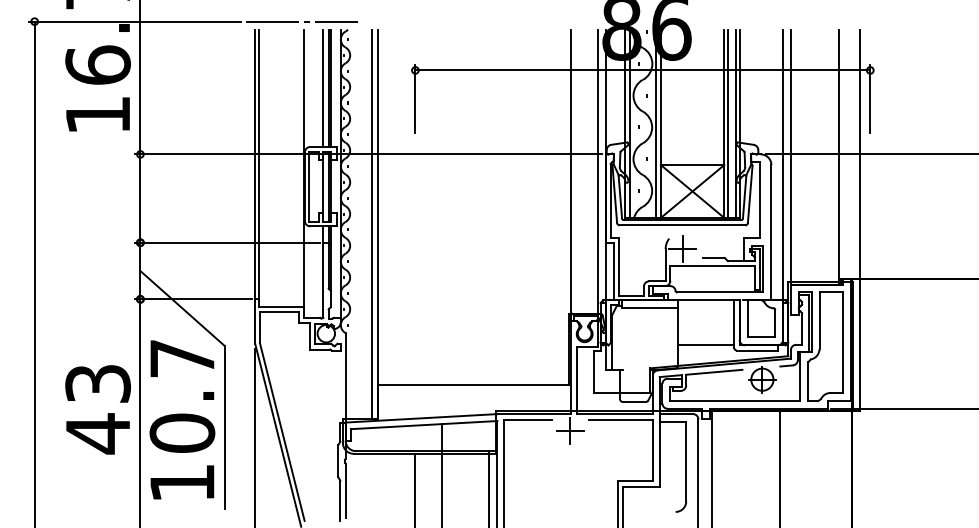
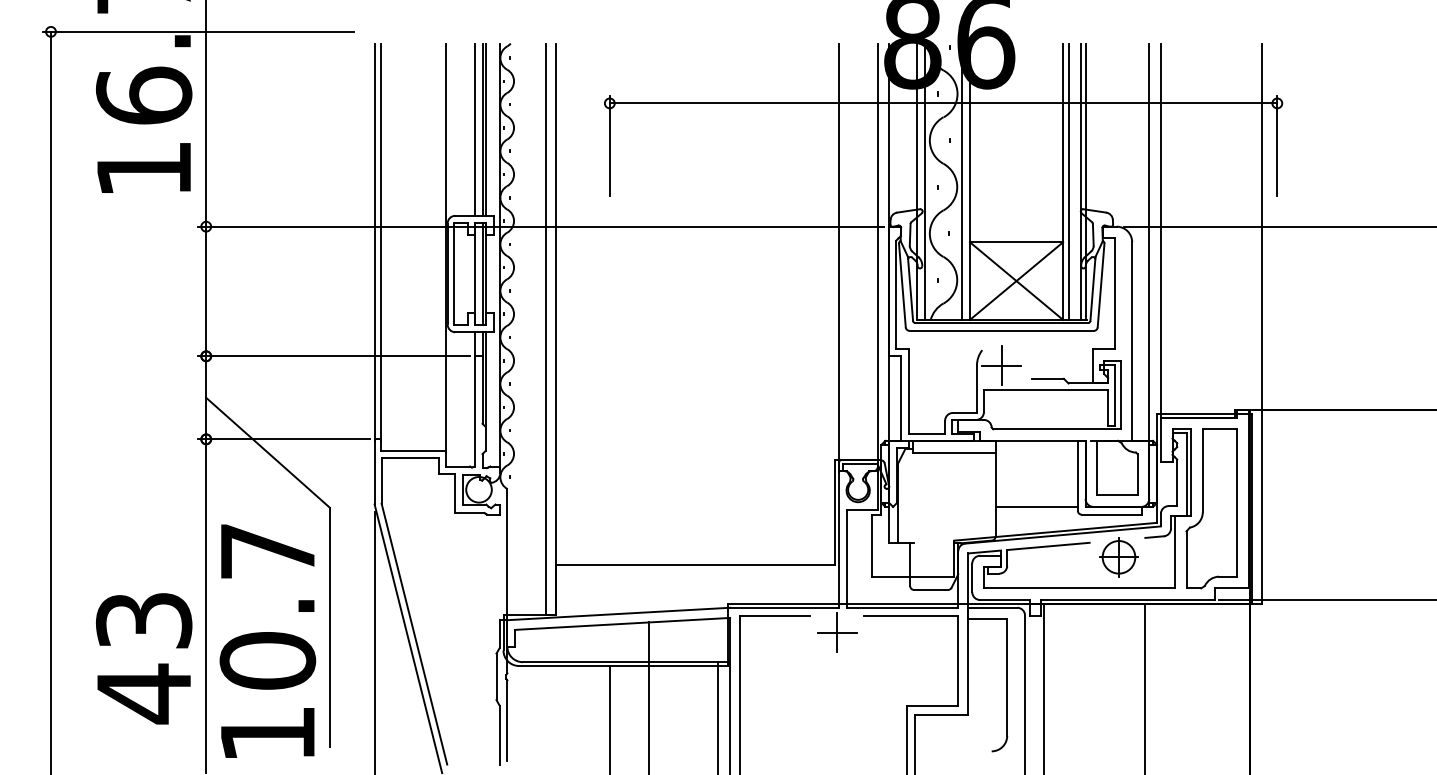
line: (302, 21) -> (444, 31), removed
line: (838, 156) -> (1230, 229), removed
text: (97, 409) -> (143, 658), moved
text: (182, 419) -> (267, 640), moved

